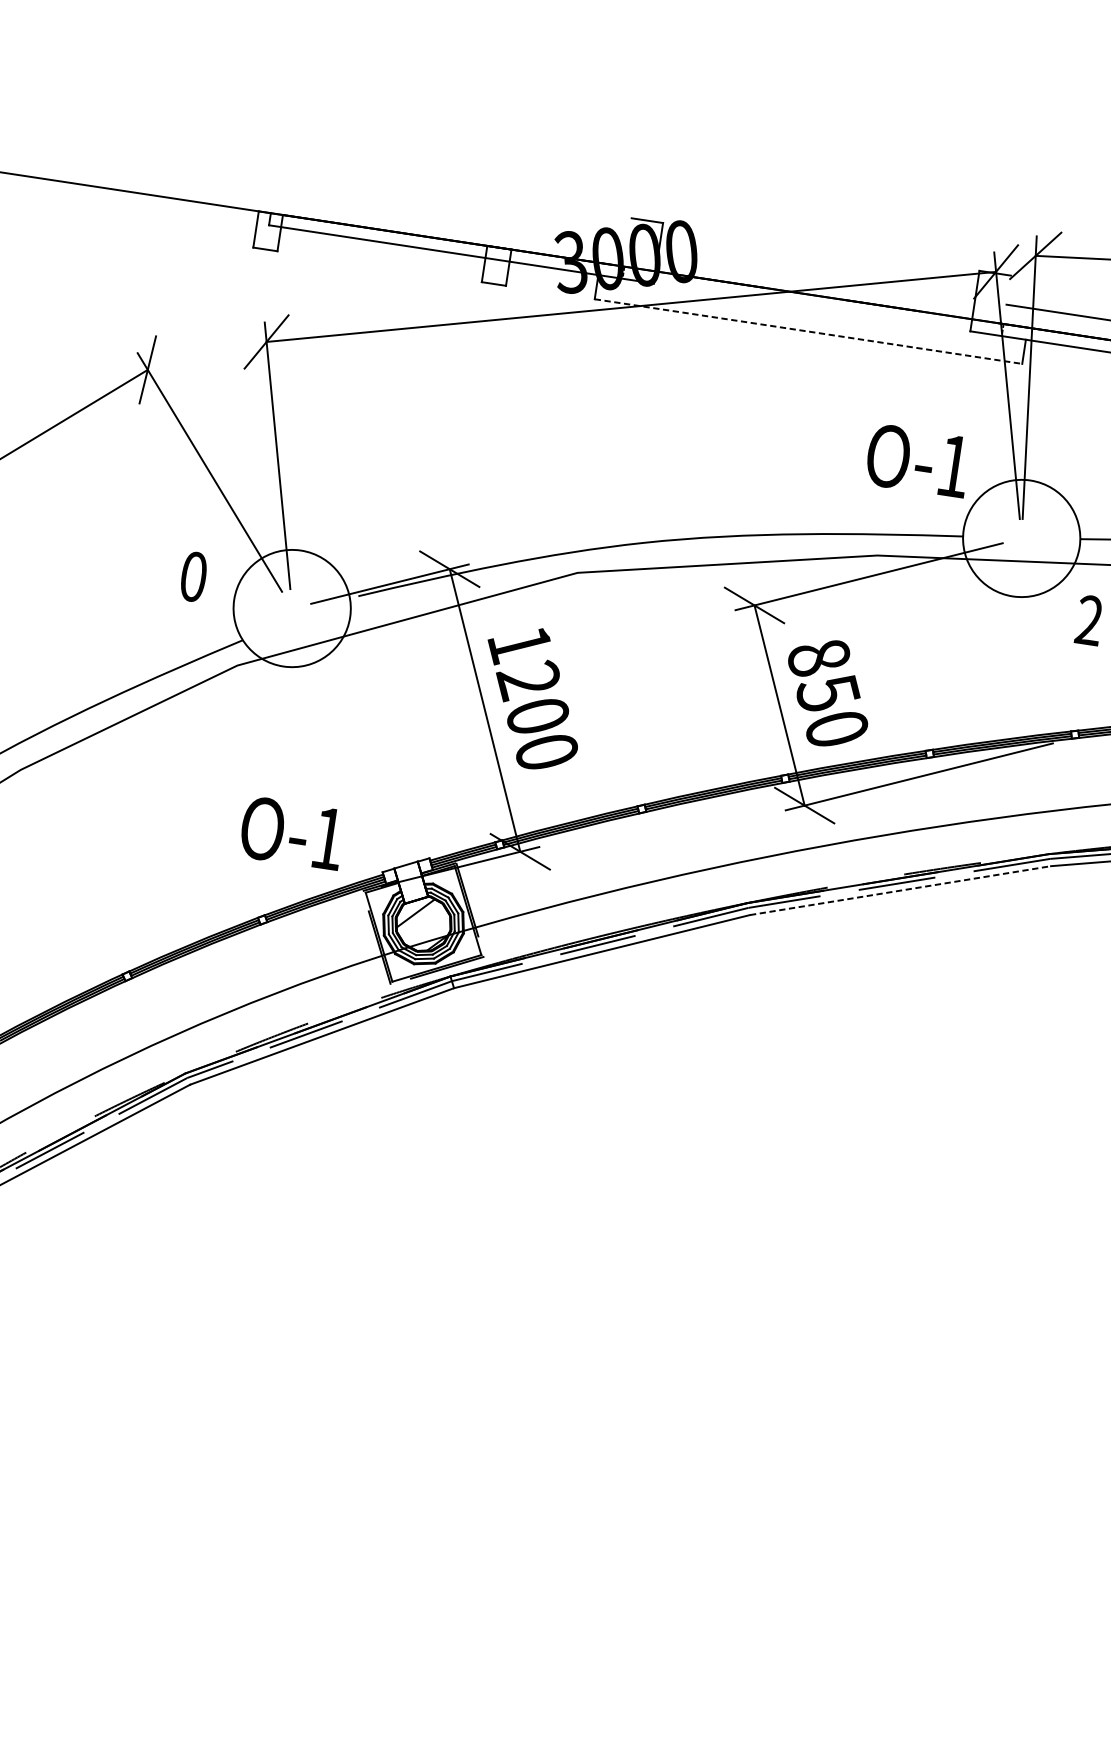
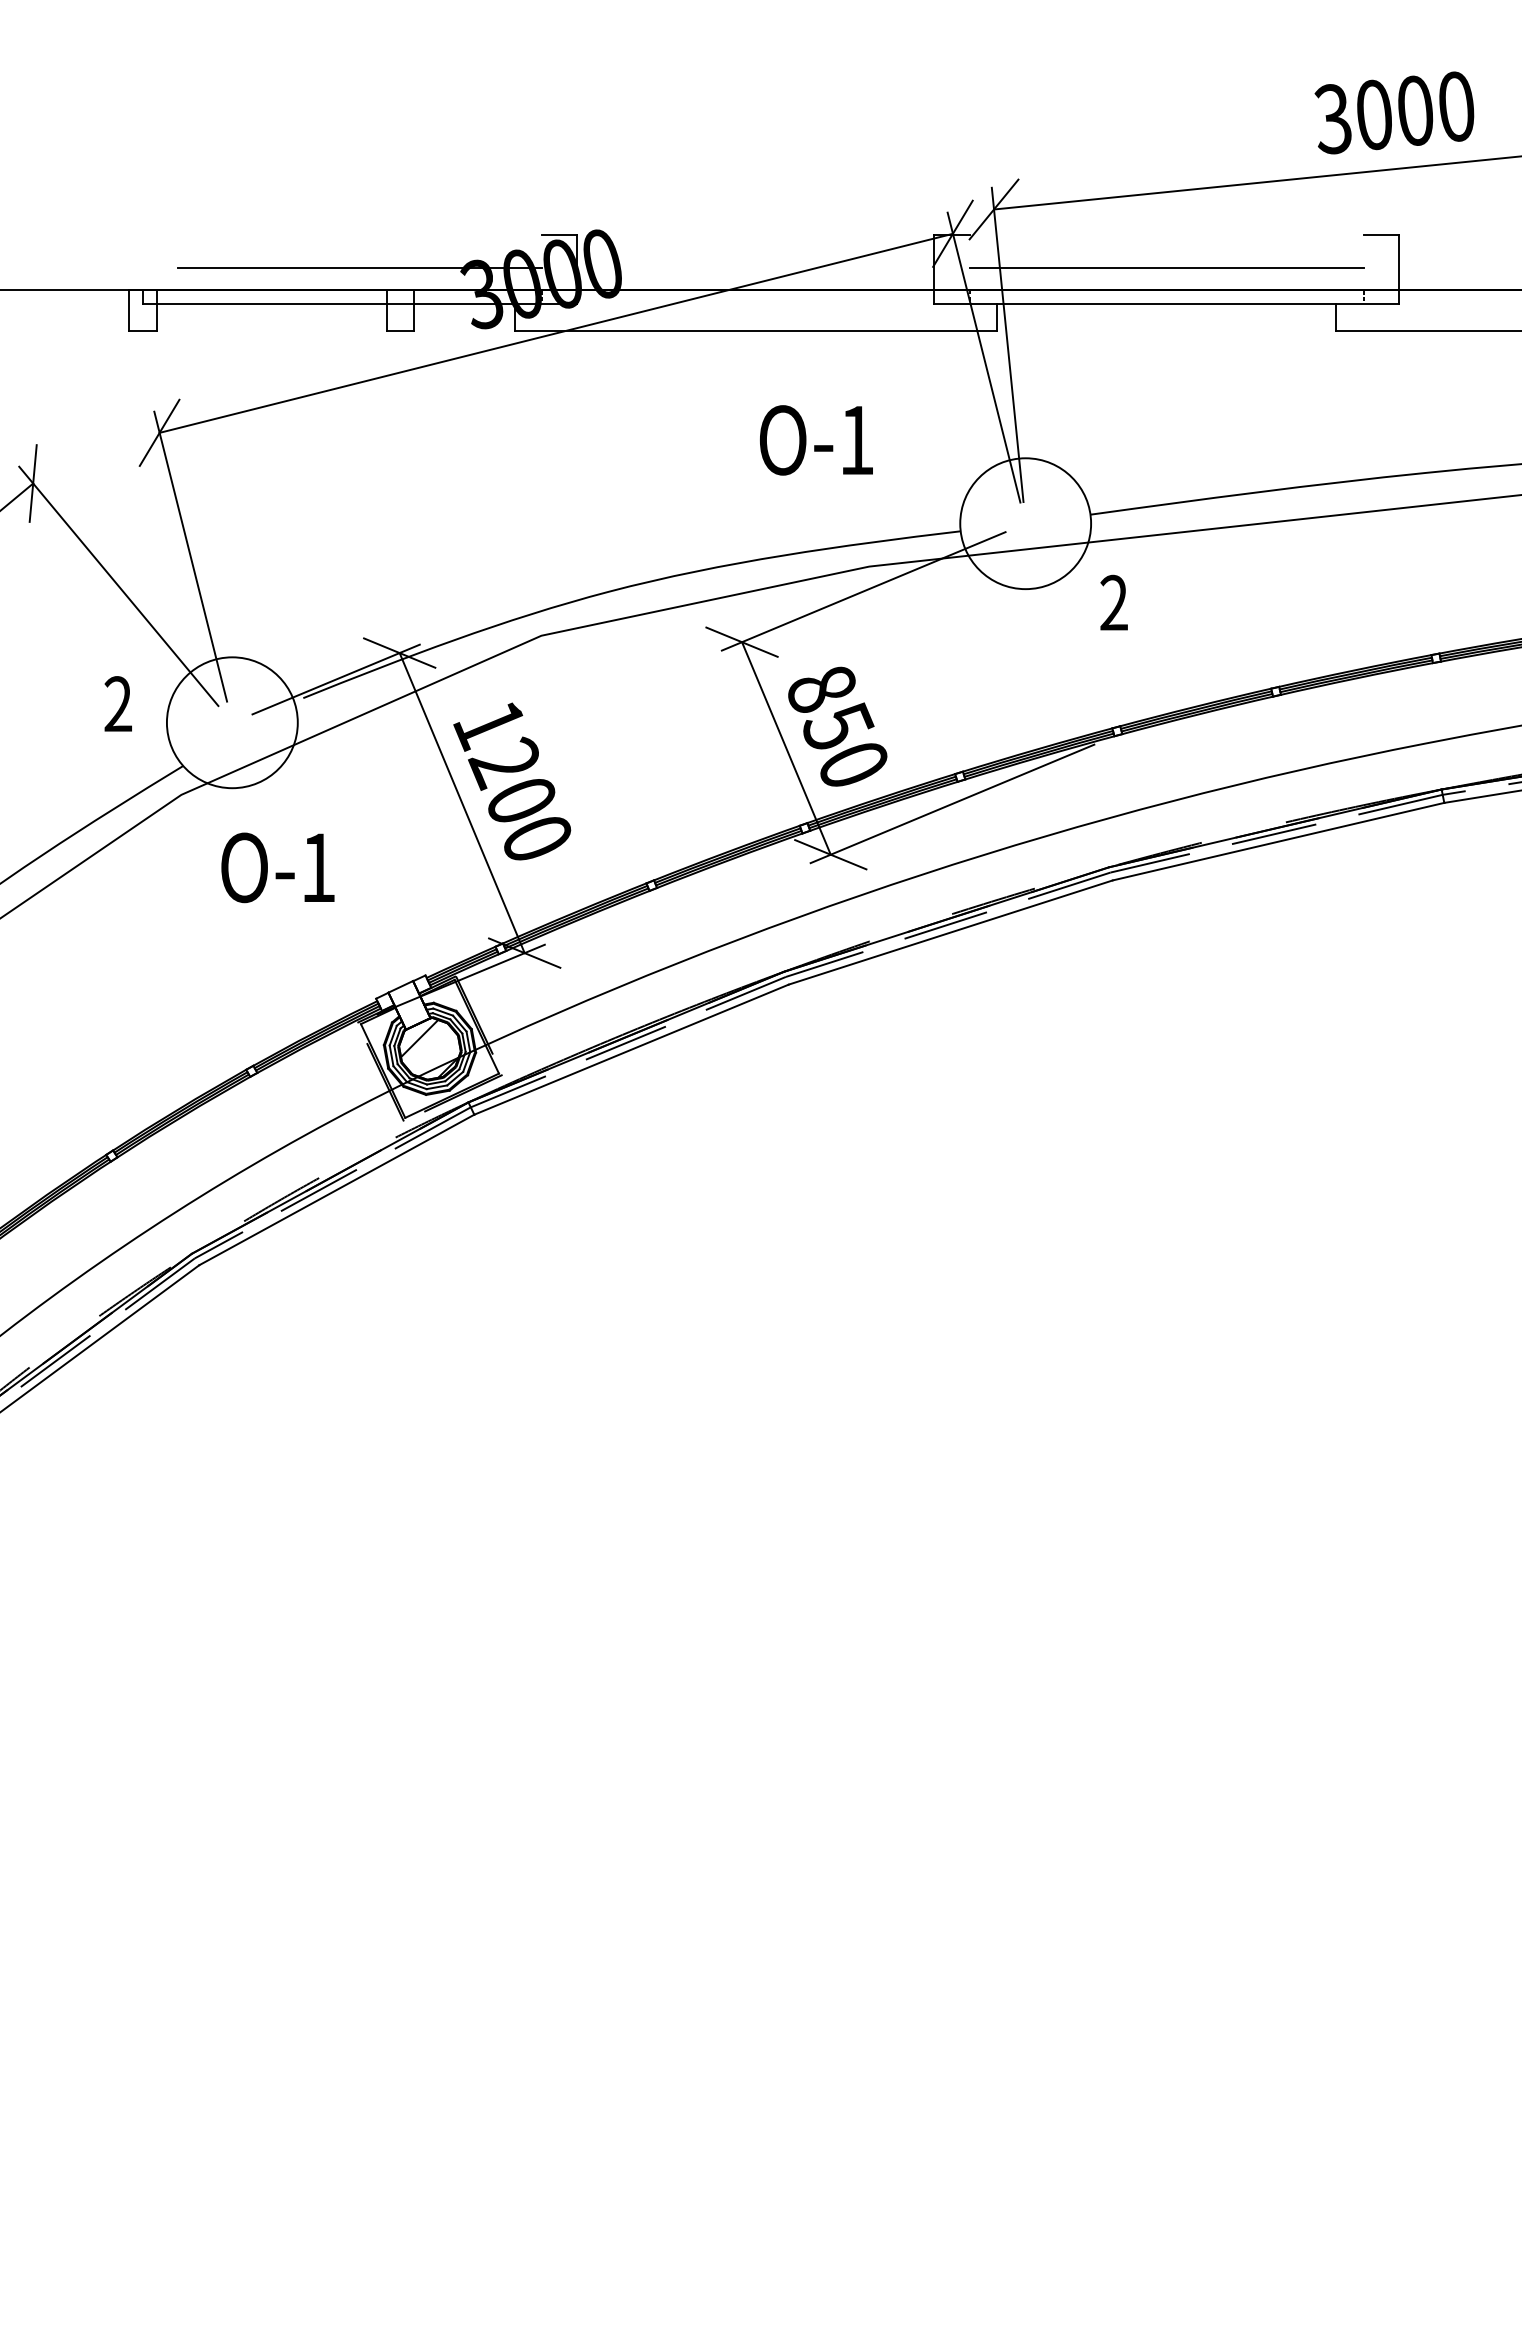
line: (465, 223) -> (359, 268), added
line: (809, 331) -> (756, 330), dashed -> solid
text: (918, 461) -> (816, 440), moved
text: (193, 577) -> (118, 704), 0 -> 2
text: (291, 832) -> (277, 867), moved
line: (901, 890) -> (951, 932), dashed -> solid

